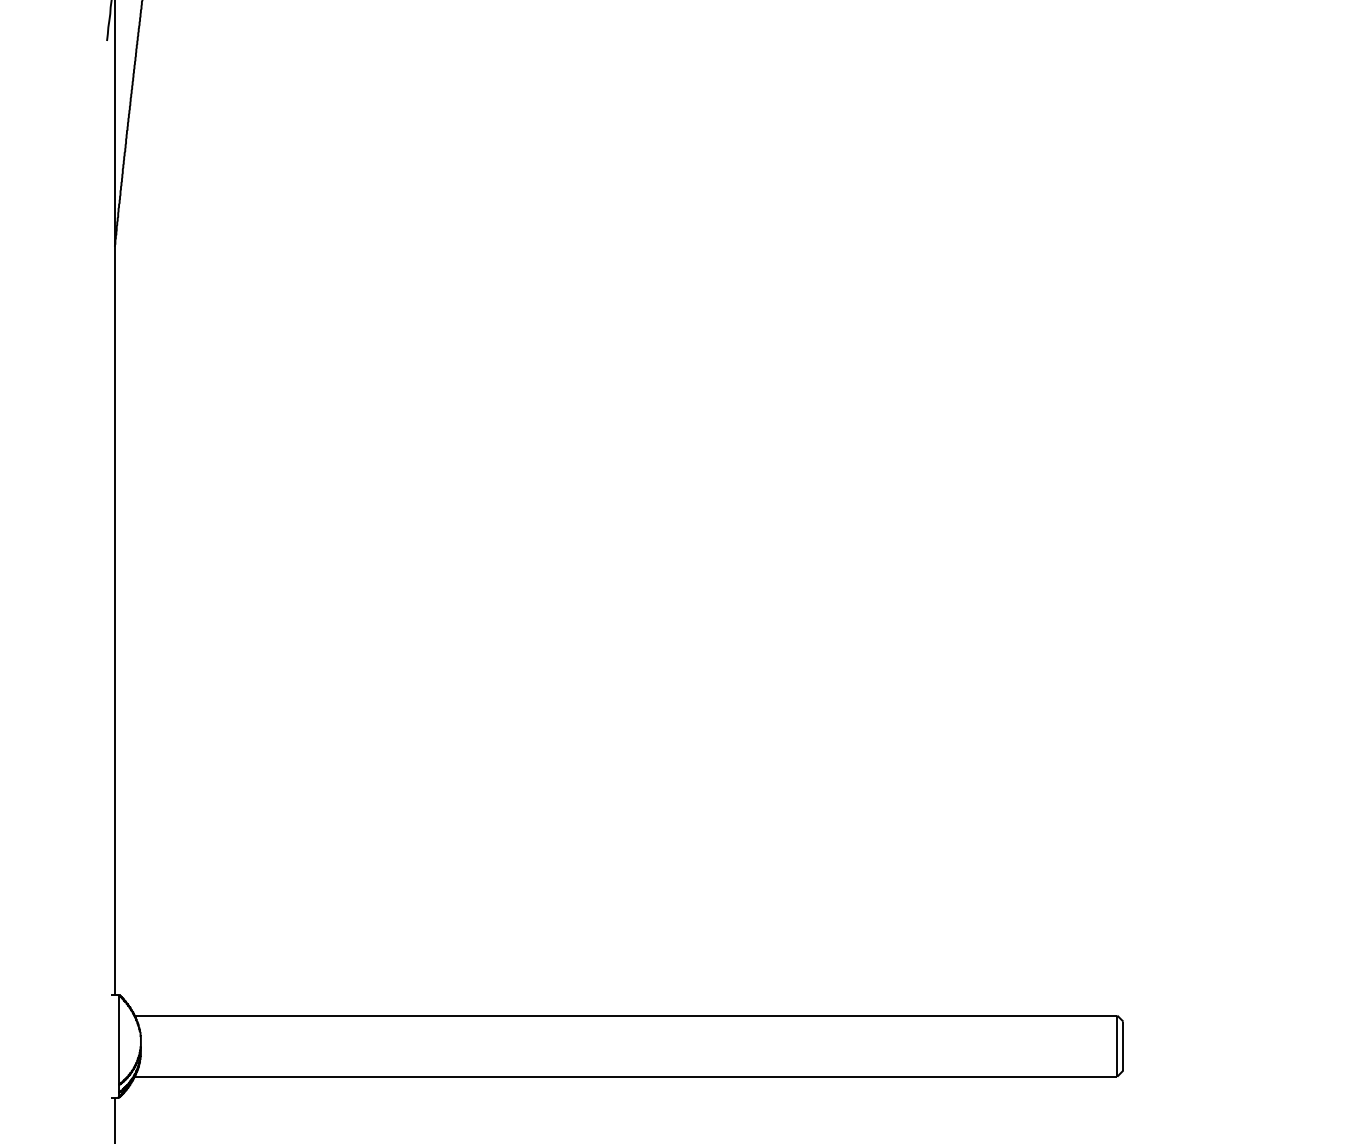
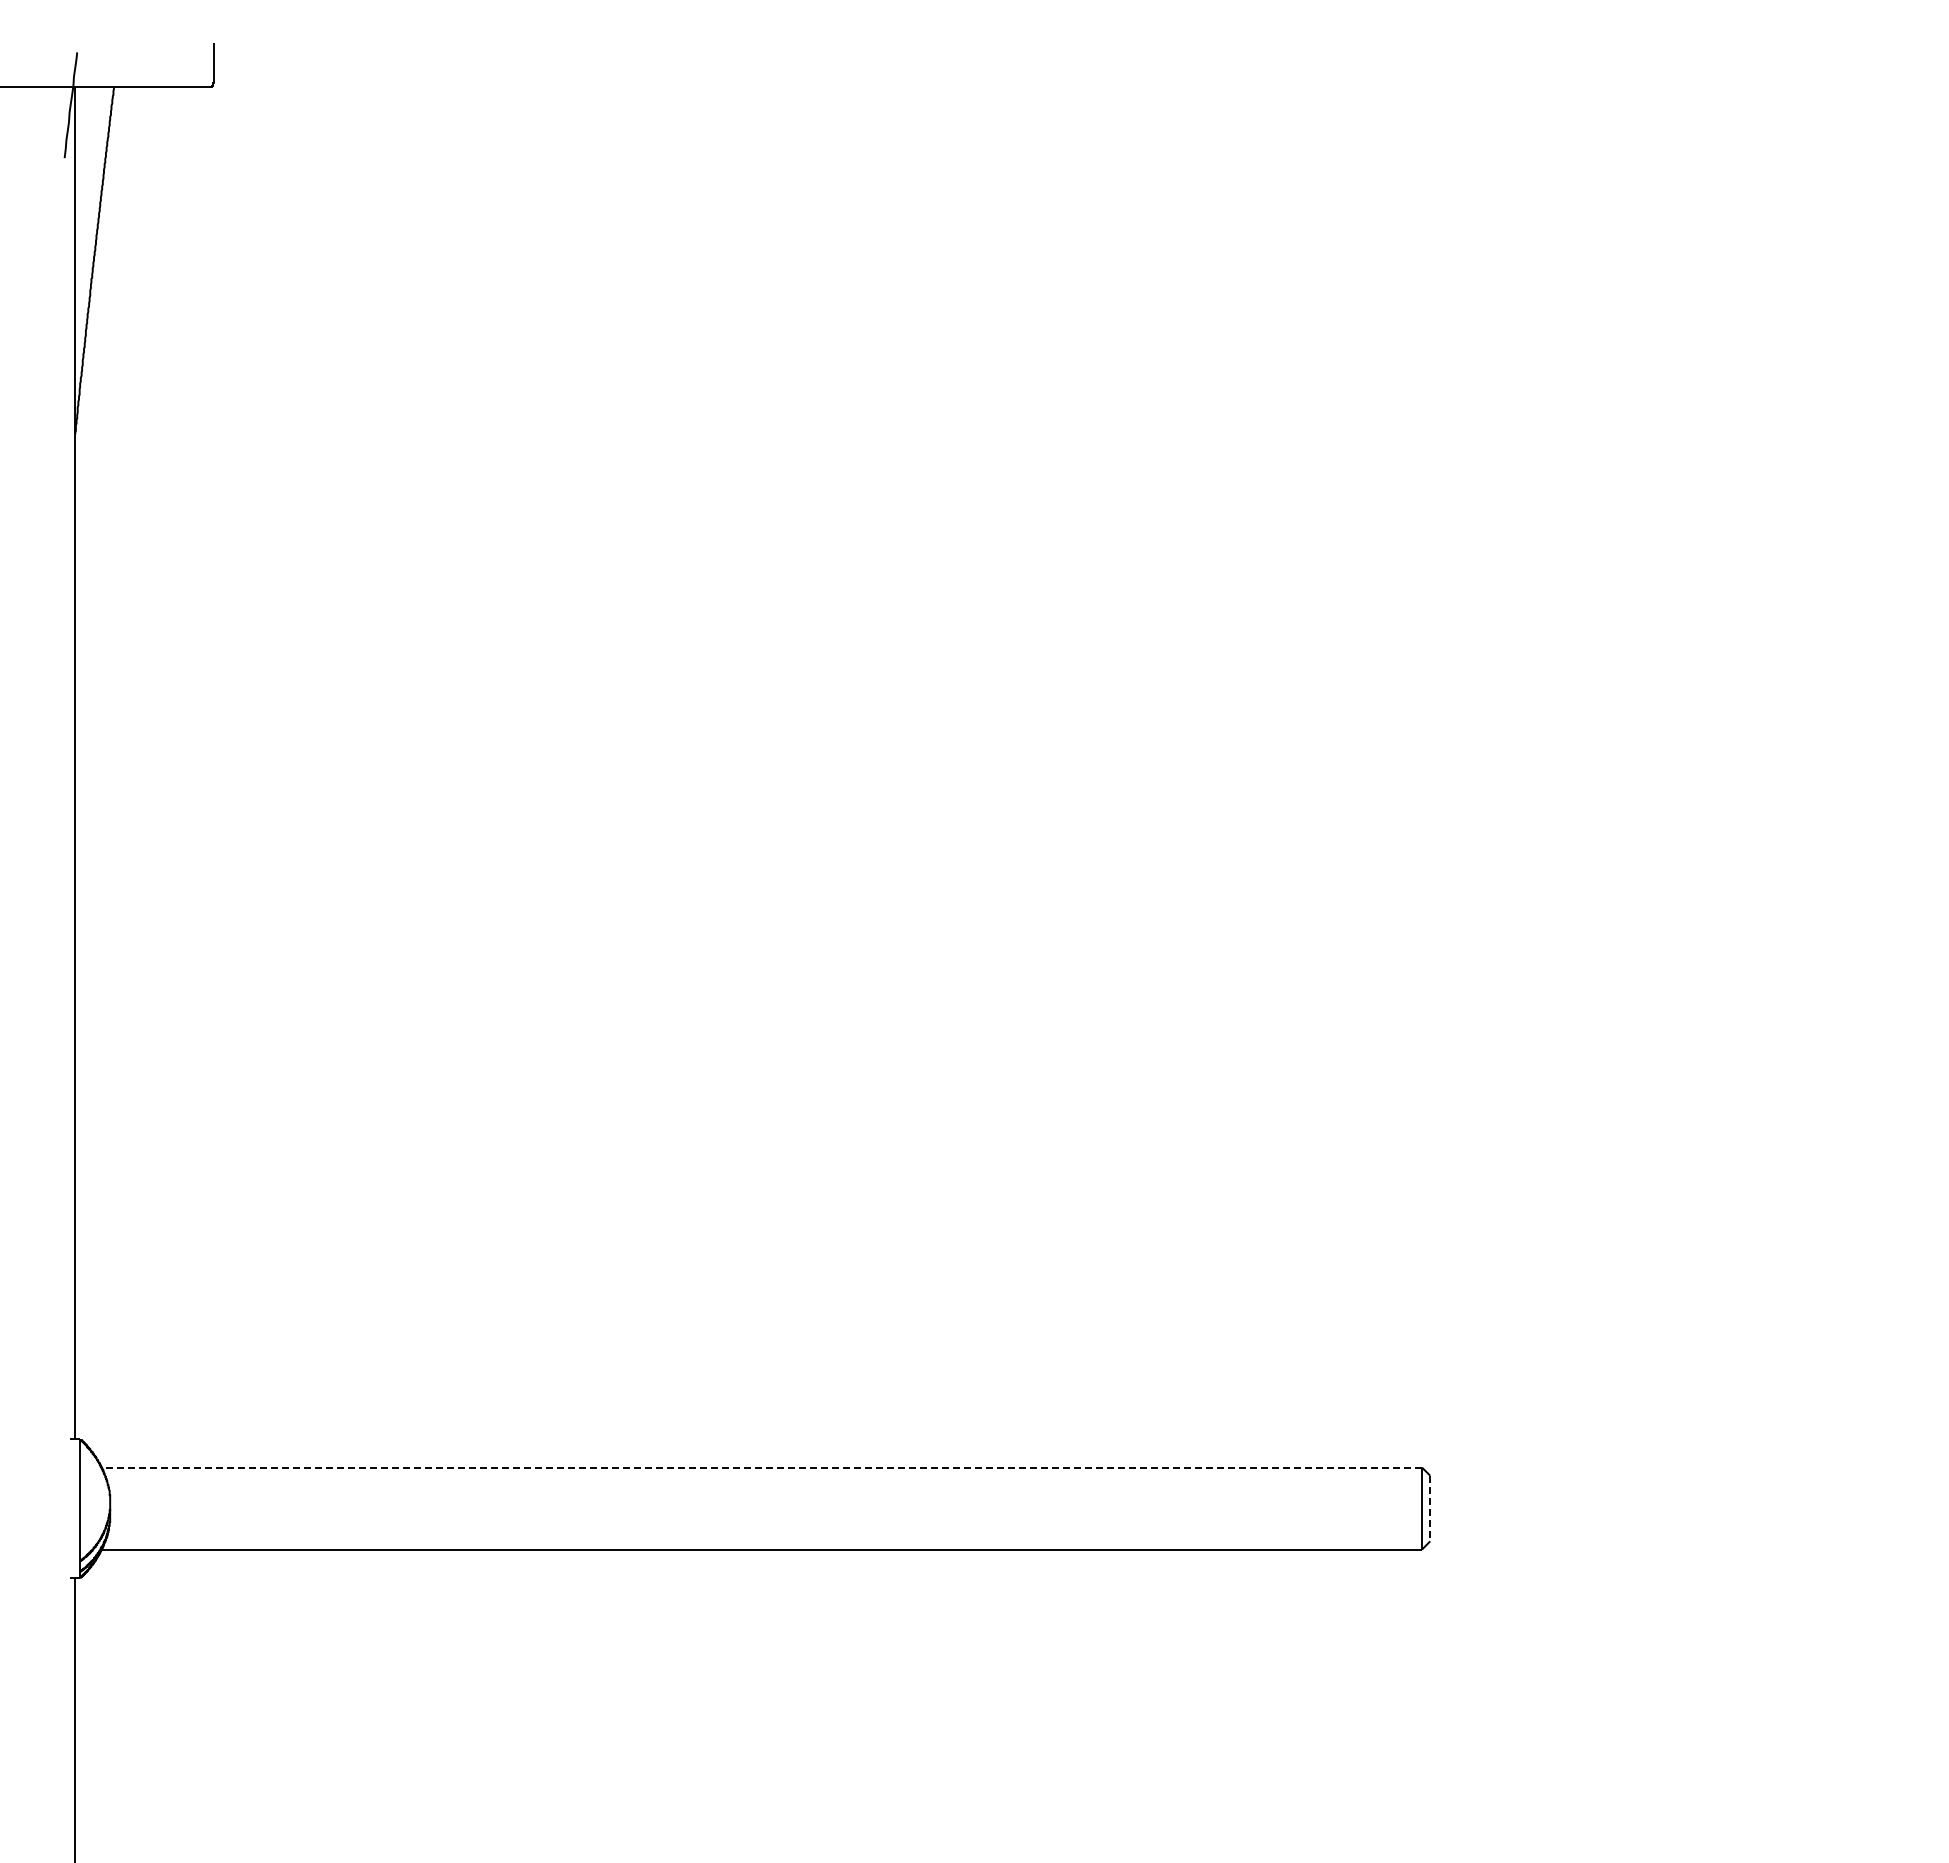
line: (625, 1015) -> (761, 1467), solid -> dashed
line: (1123, 1046) -> (1430, 1508), solid -> dashed

